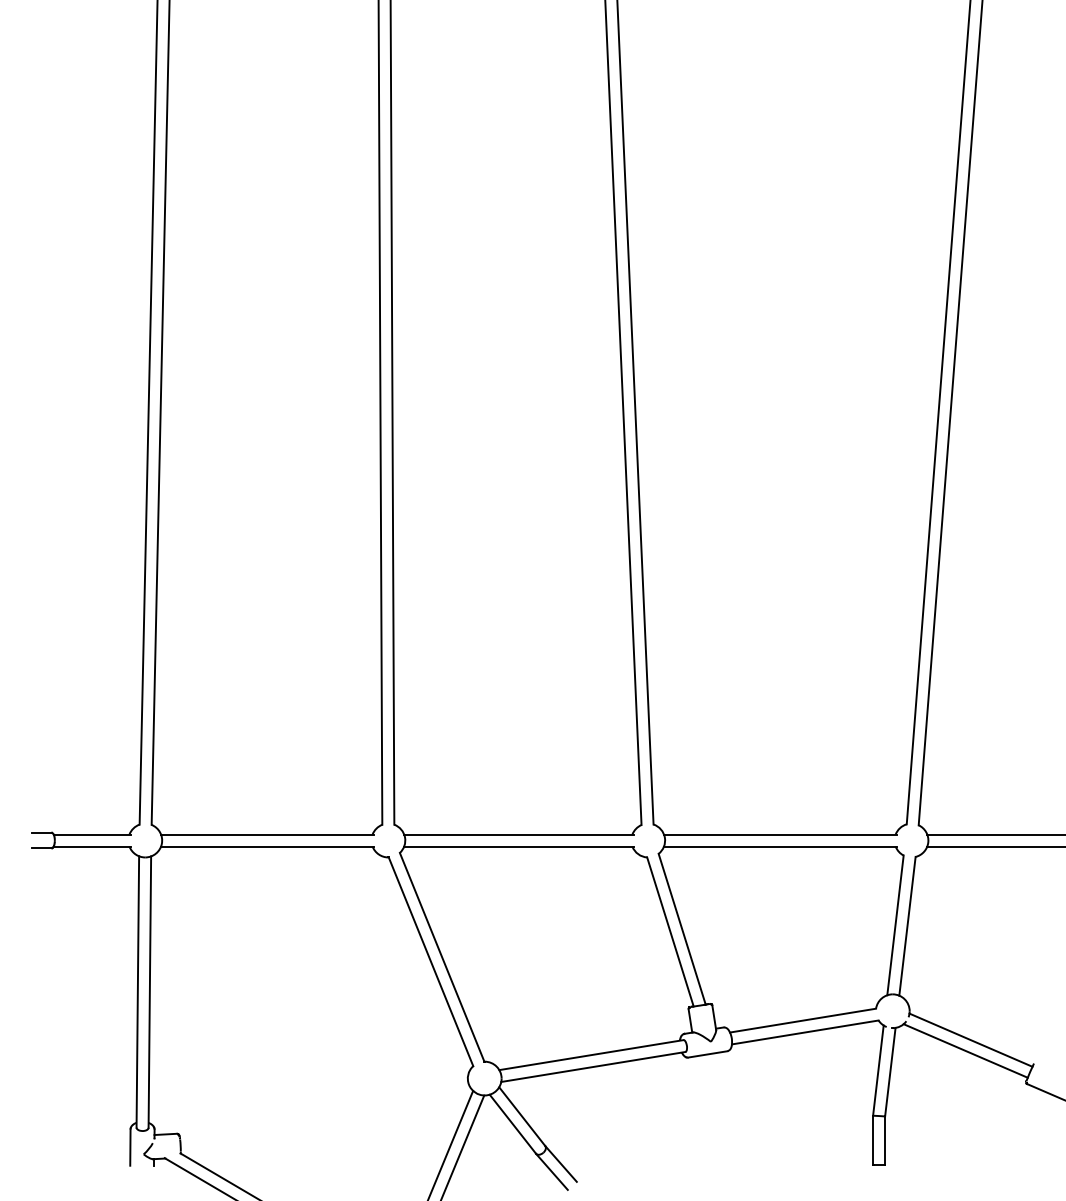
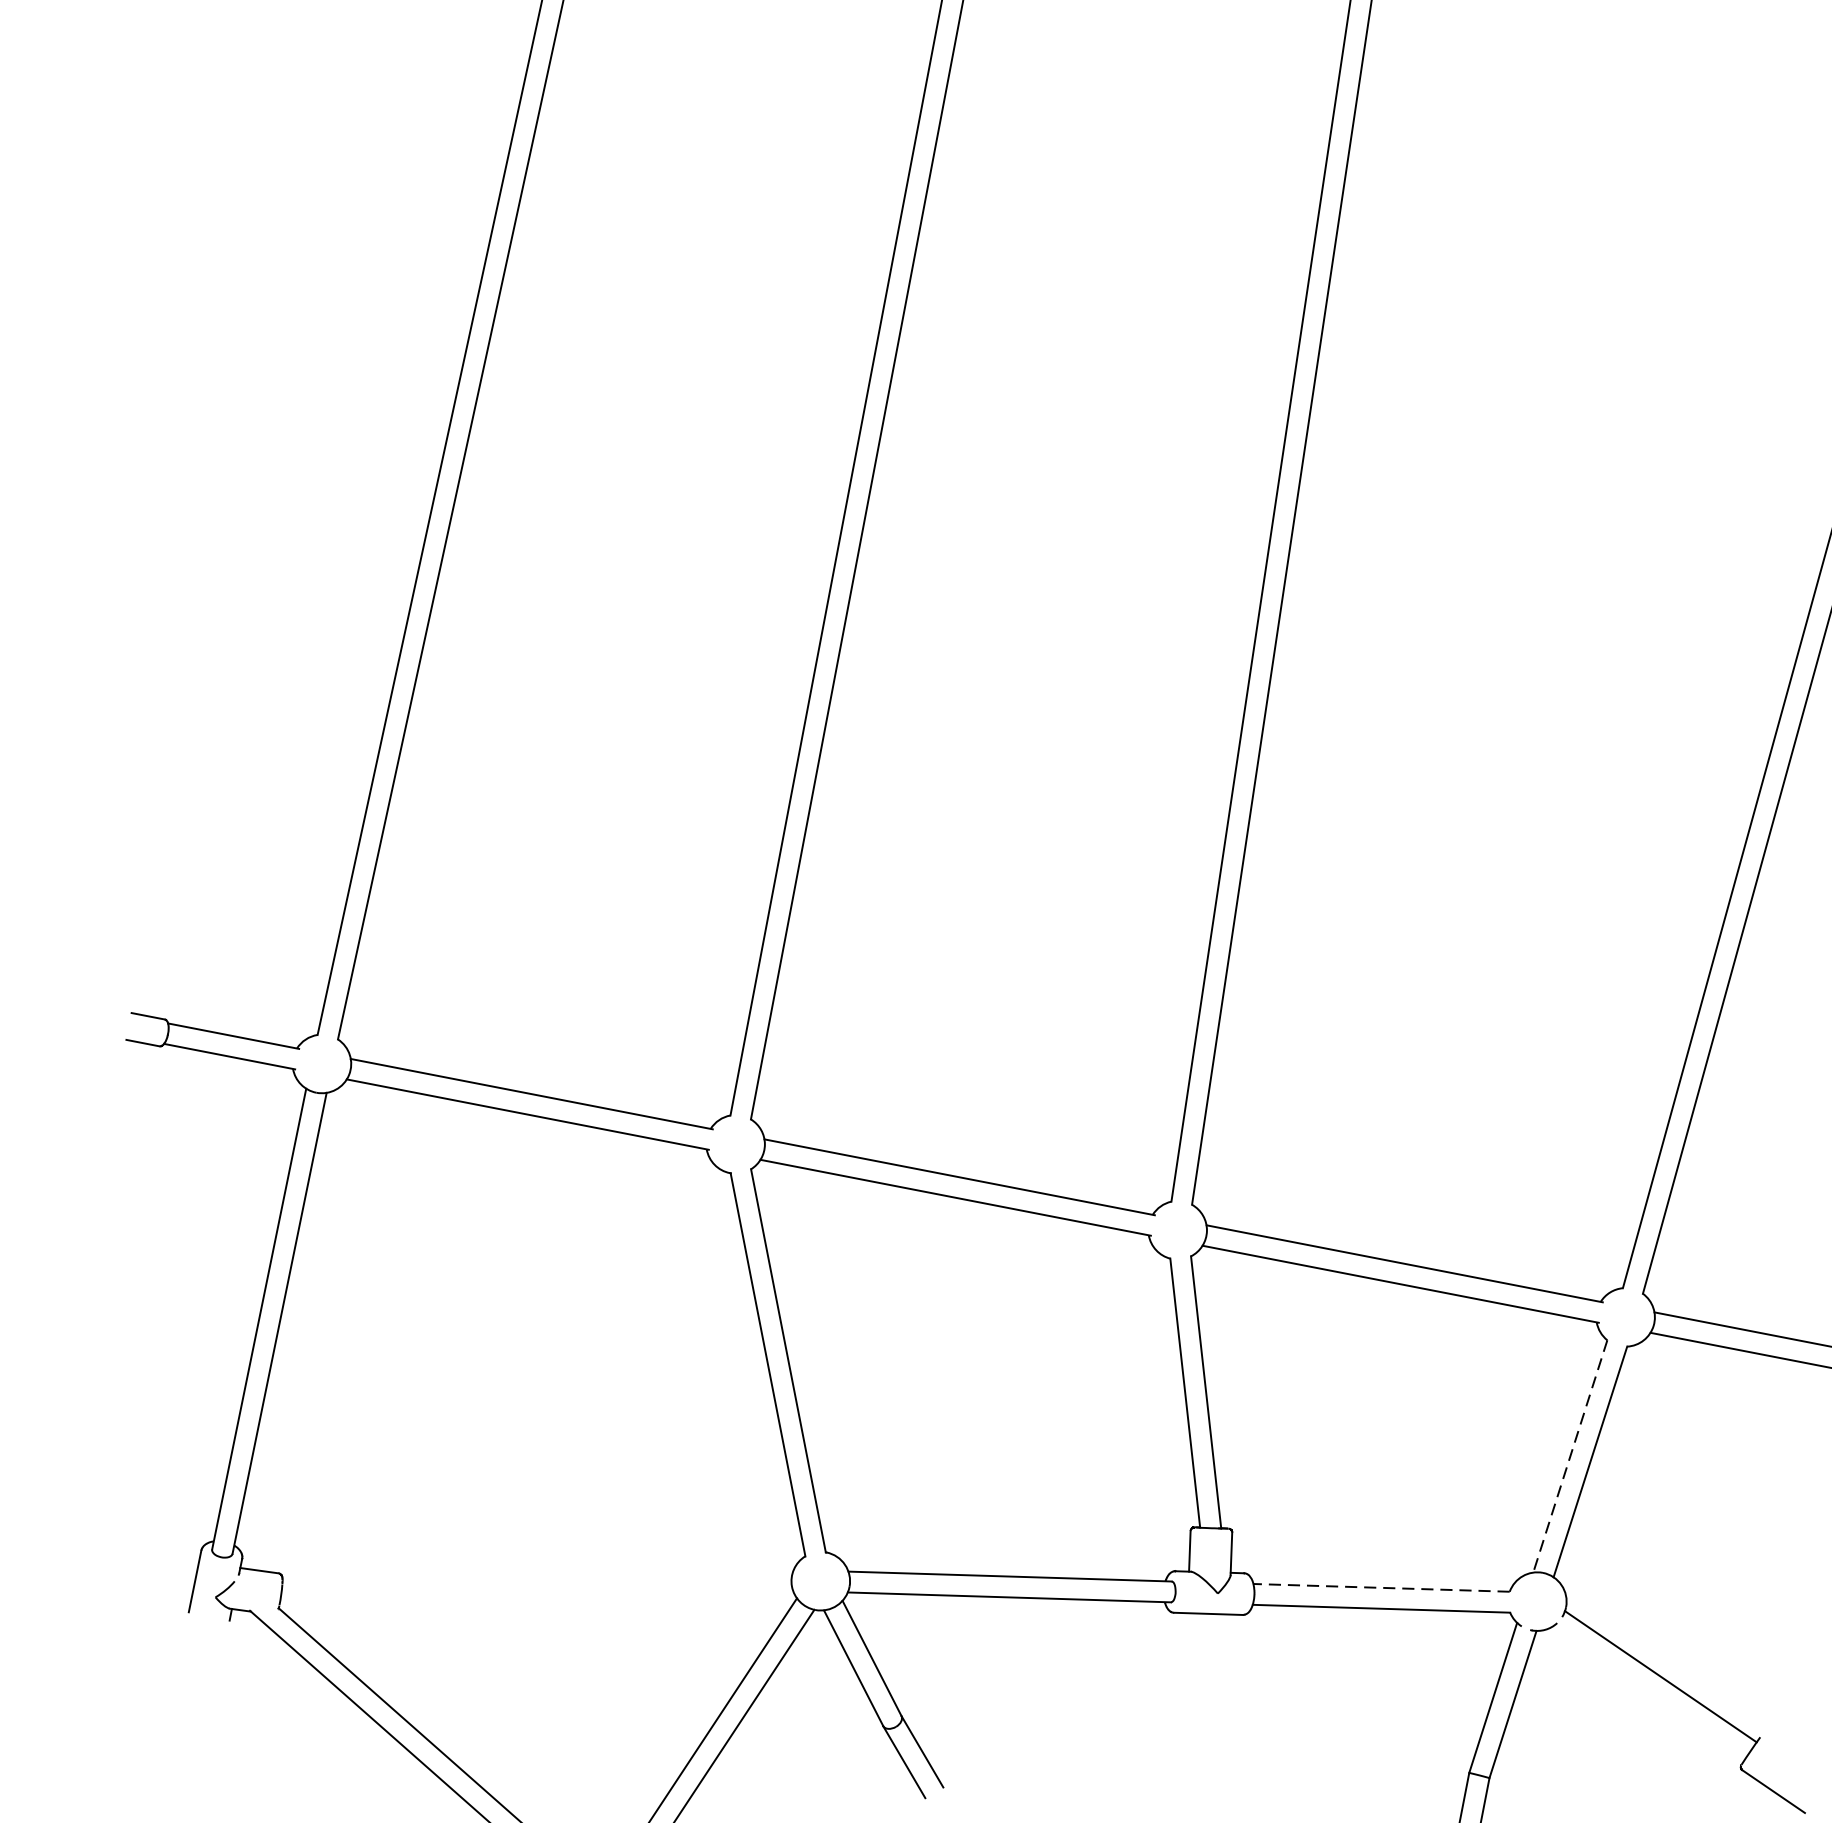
line: (895, 925) -> (1570, 1456), solid -> dashed
line: (803, 1020) -> (1382, 1587), solid -> dashed
line: (965, 1050) -> (1648, 1692), removed

